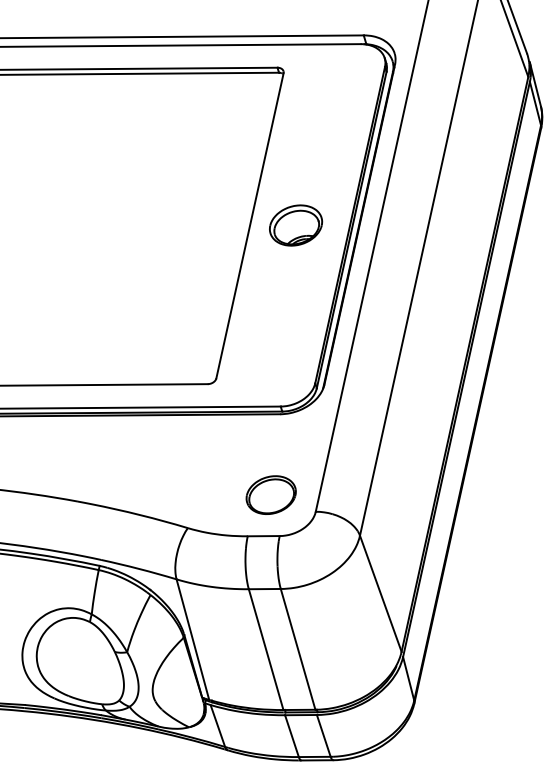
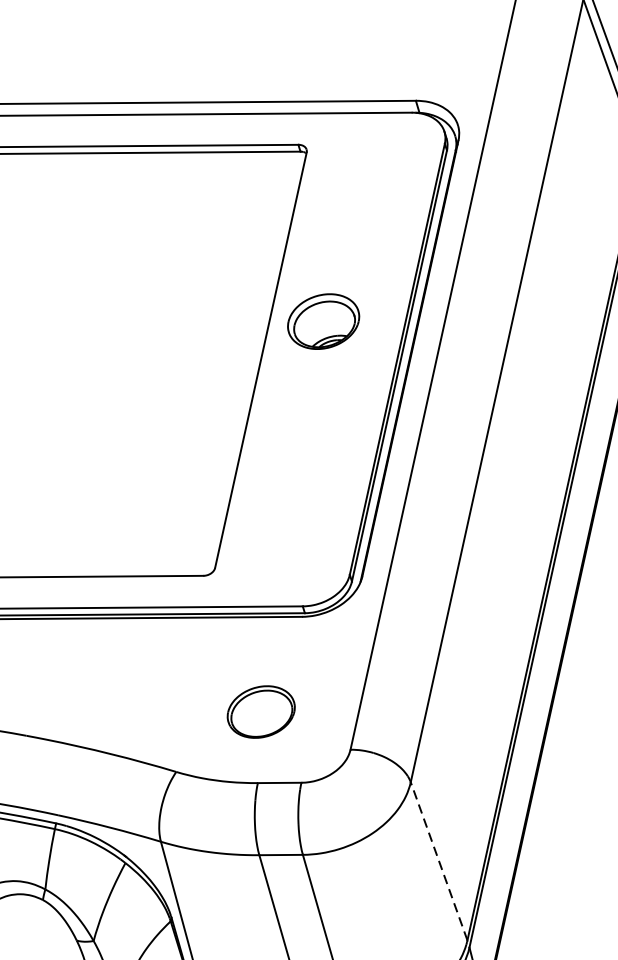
part: (296, 225) -> (324, 321), moved
part: (270, 494) -> (260, 711), moved
line: (380, 593) -> (438, 861), solid -> dashed

